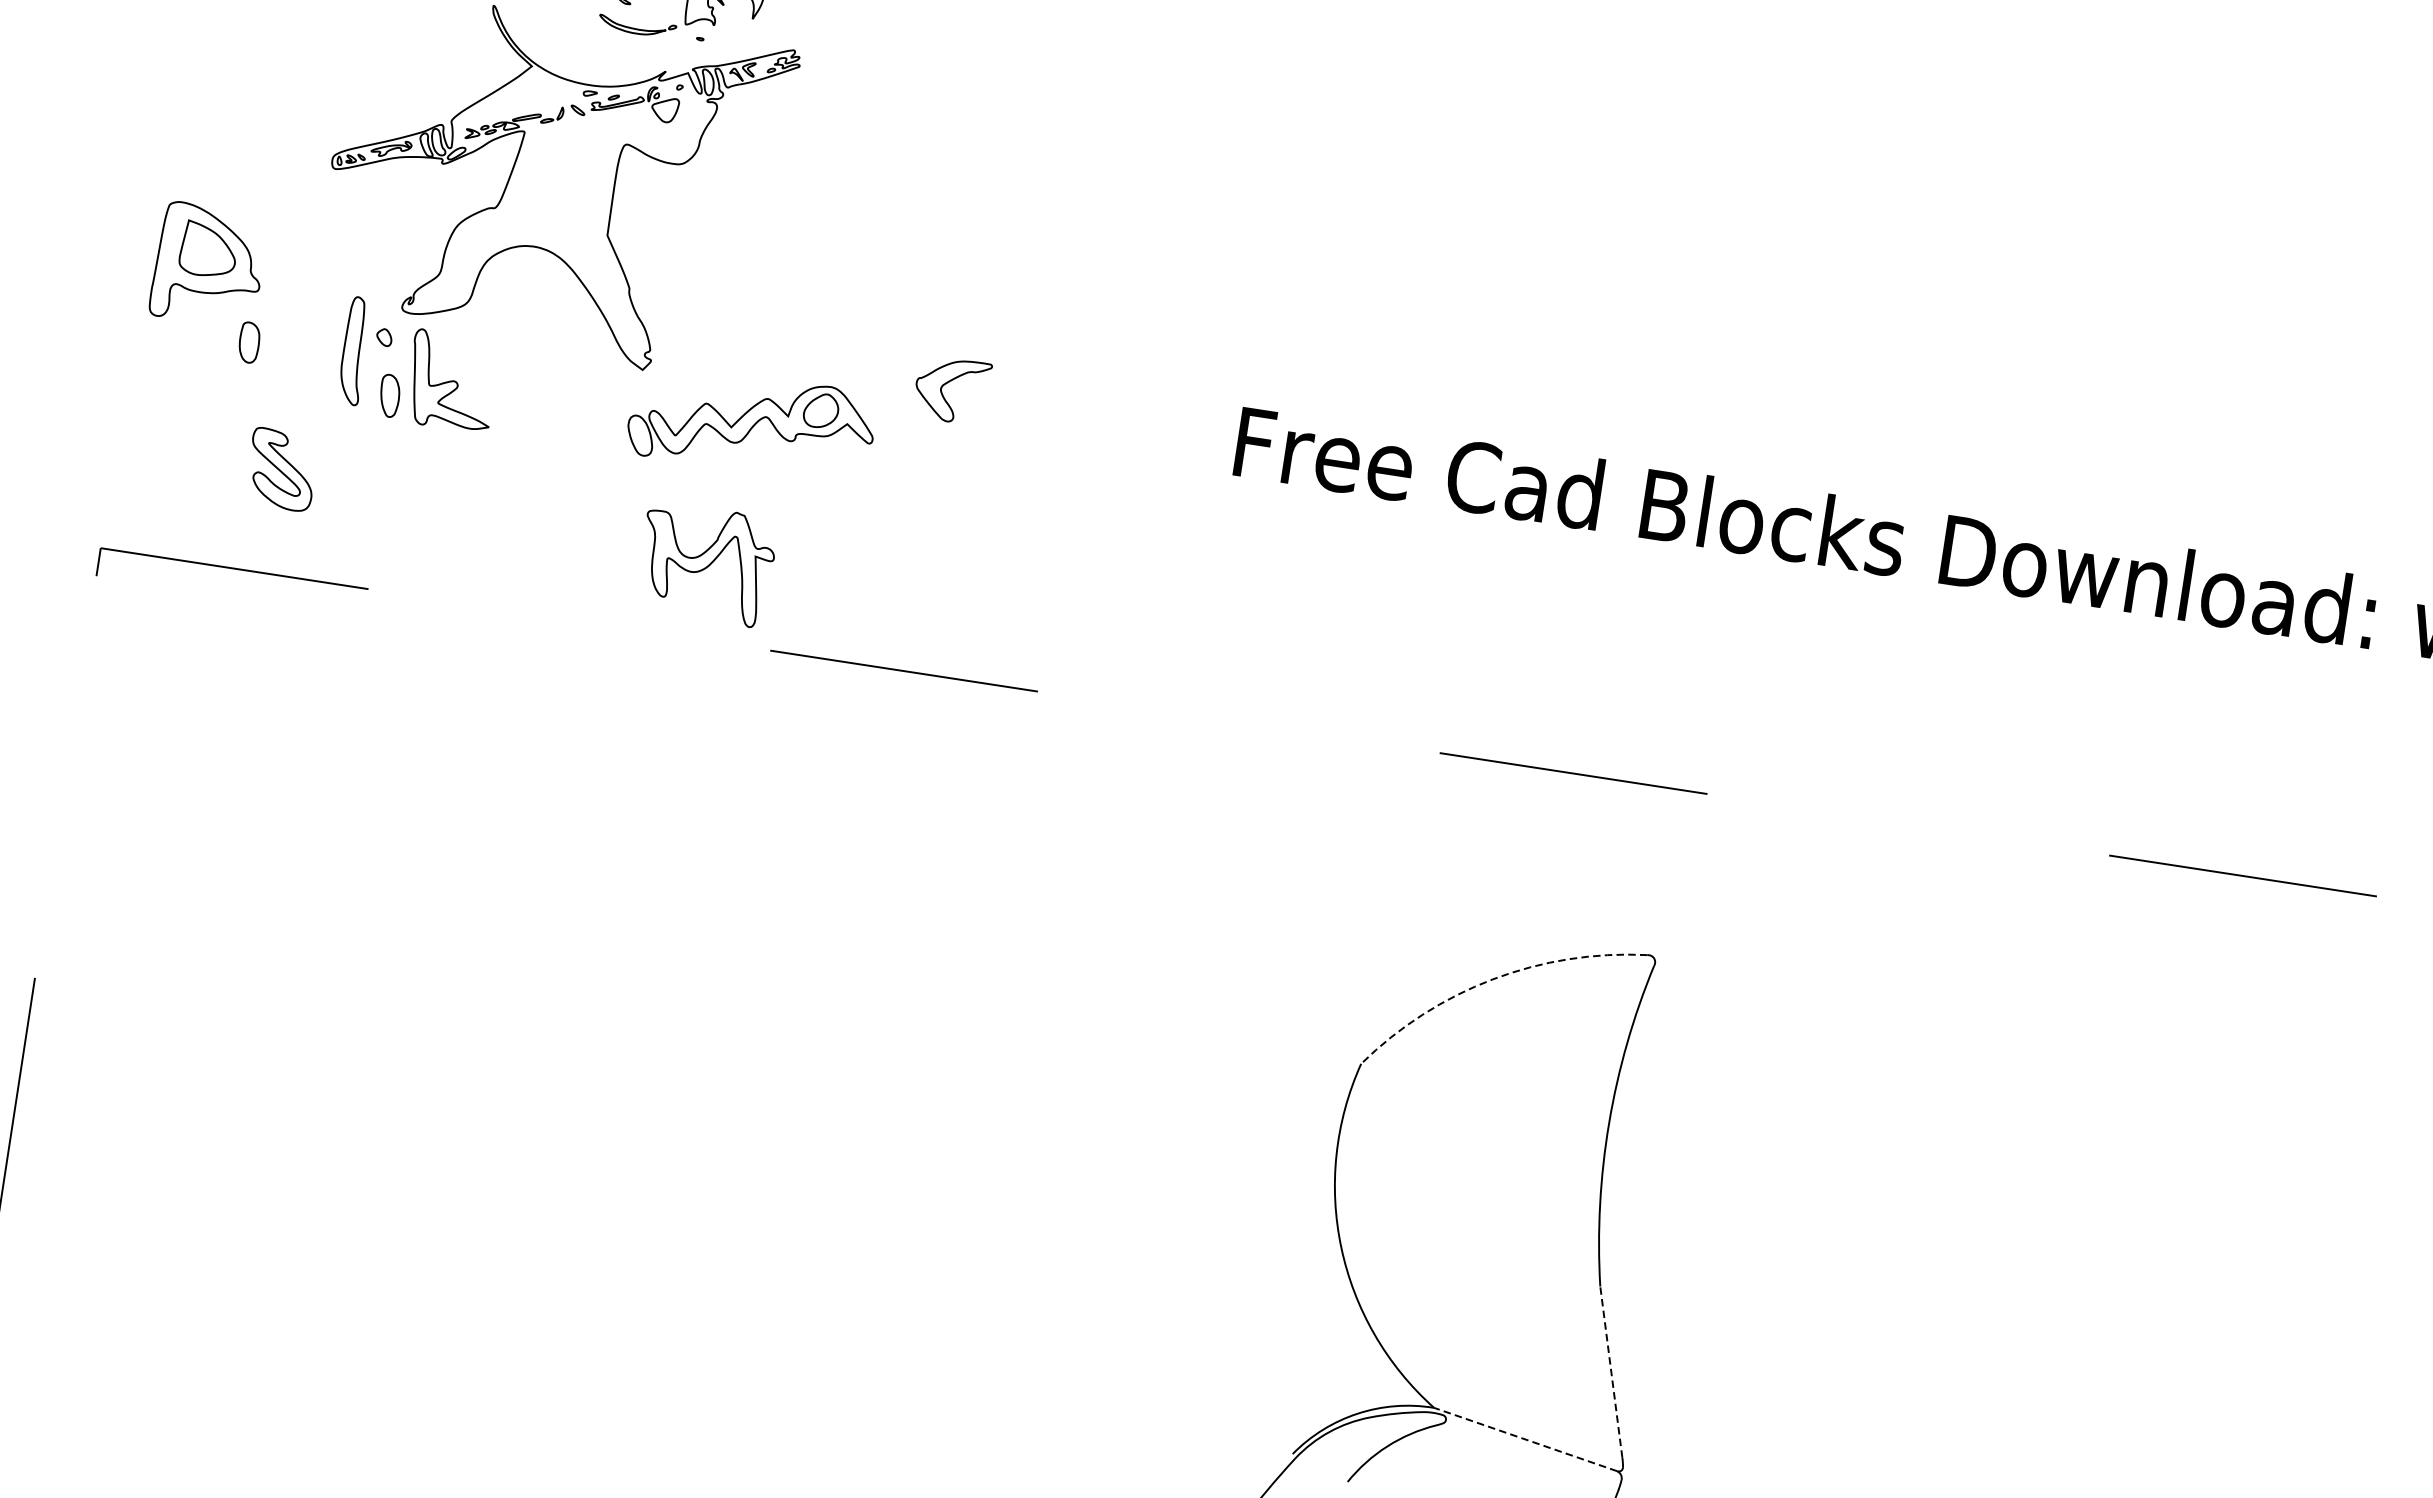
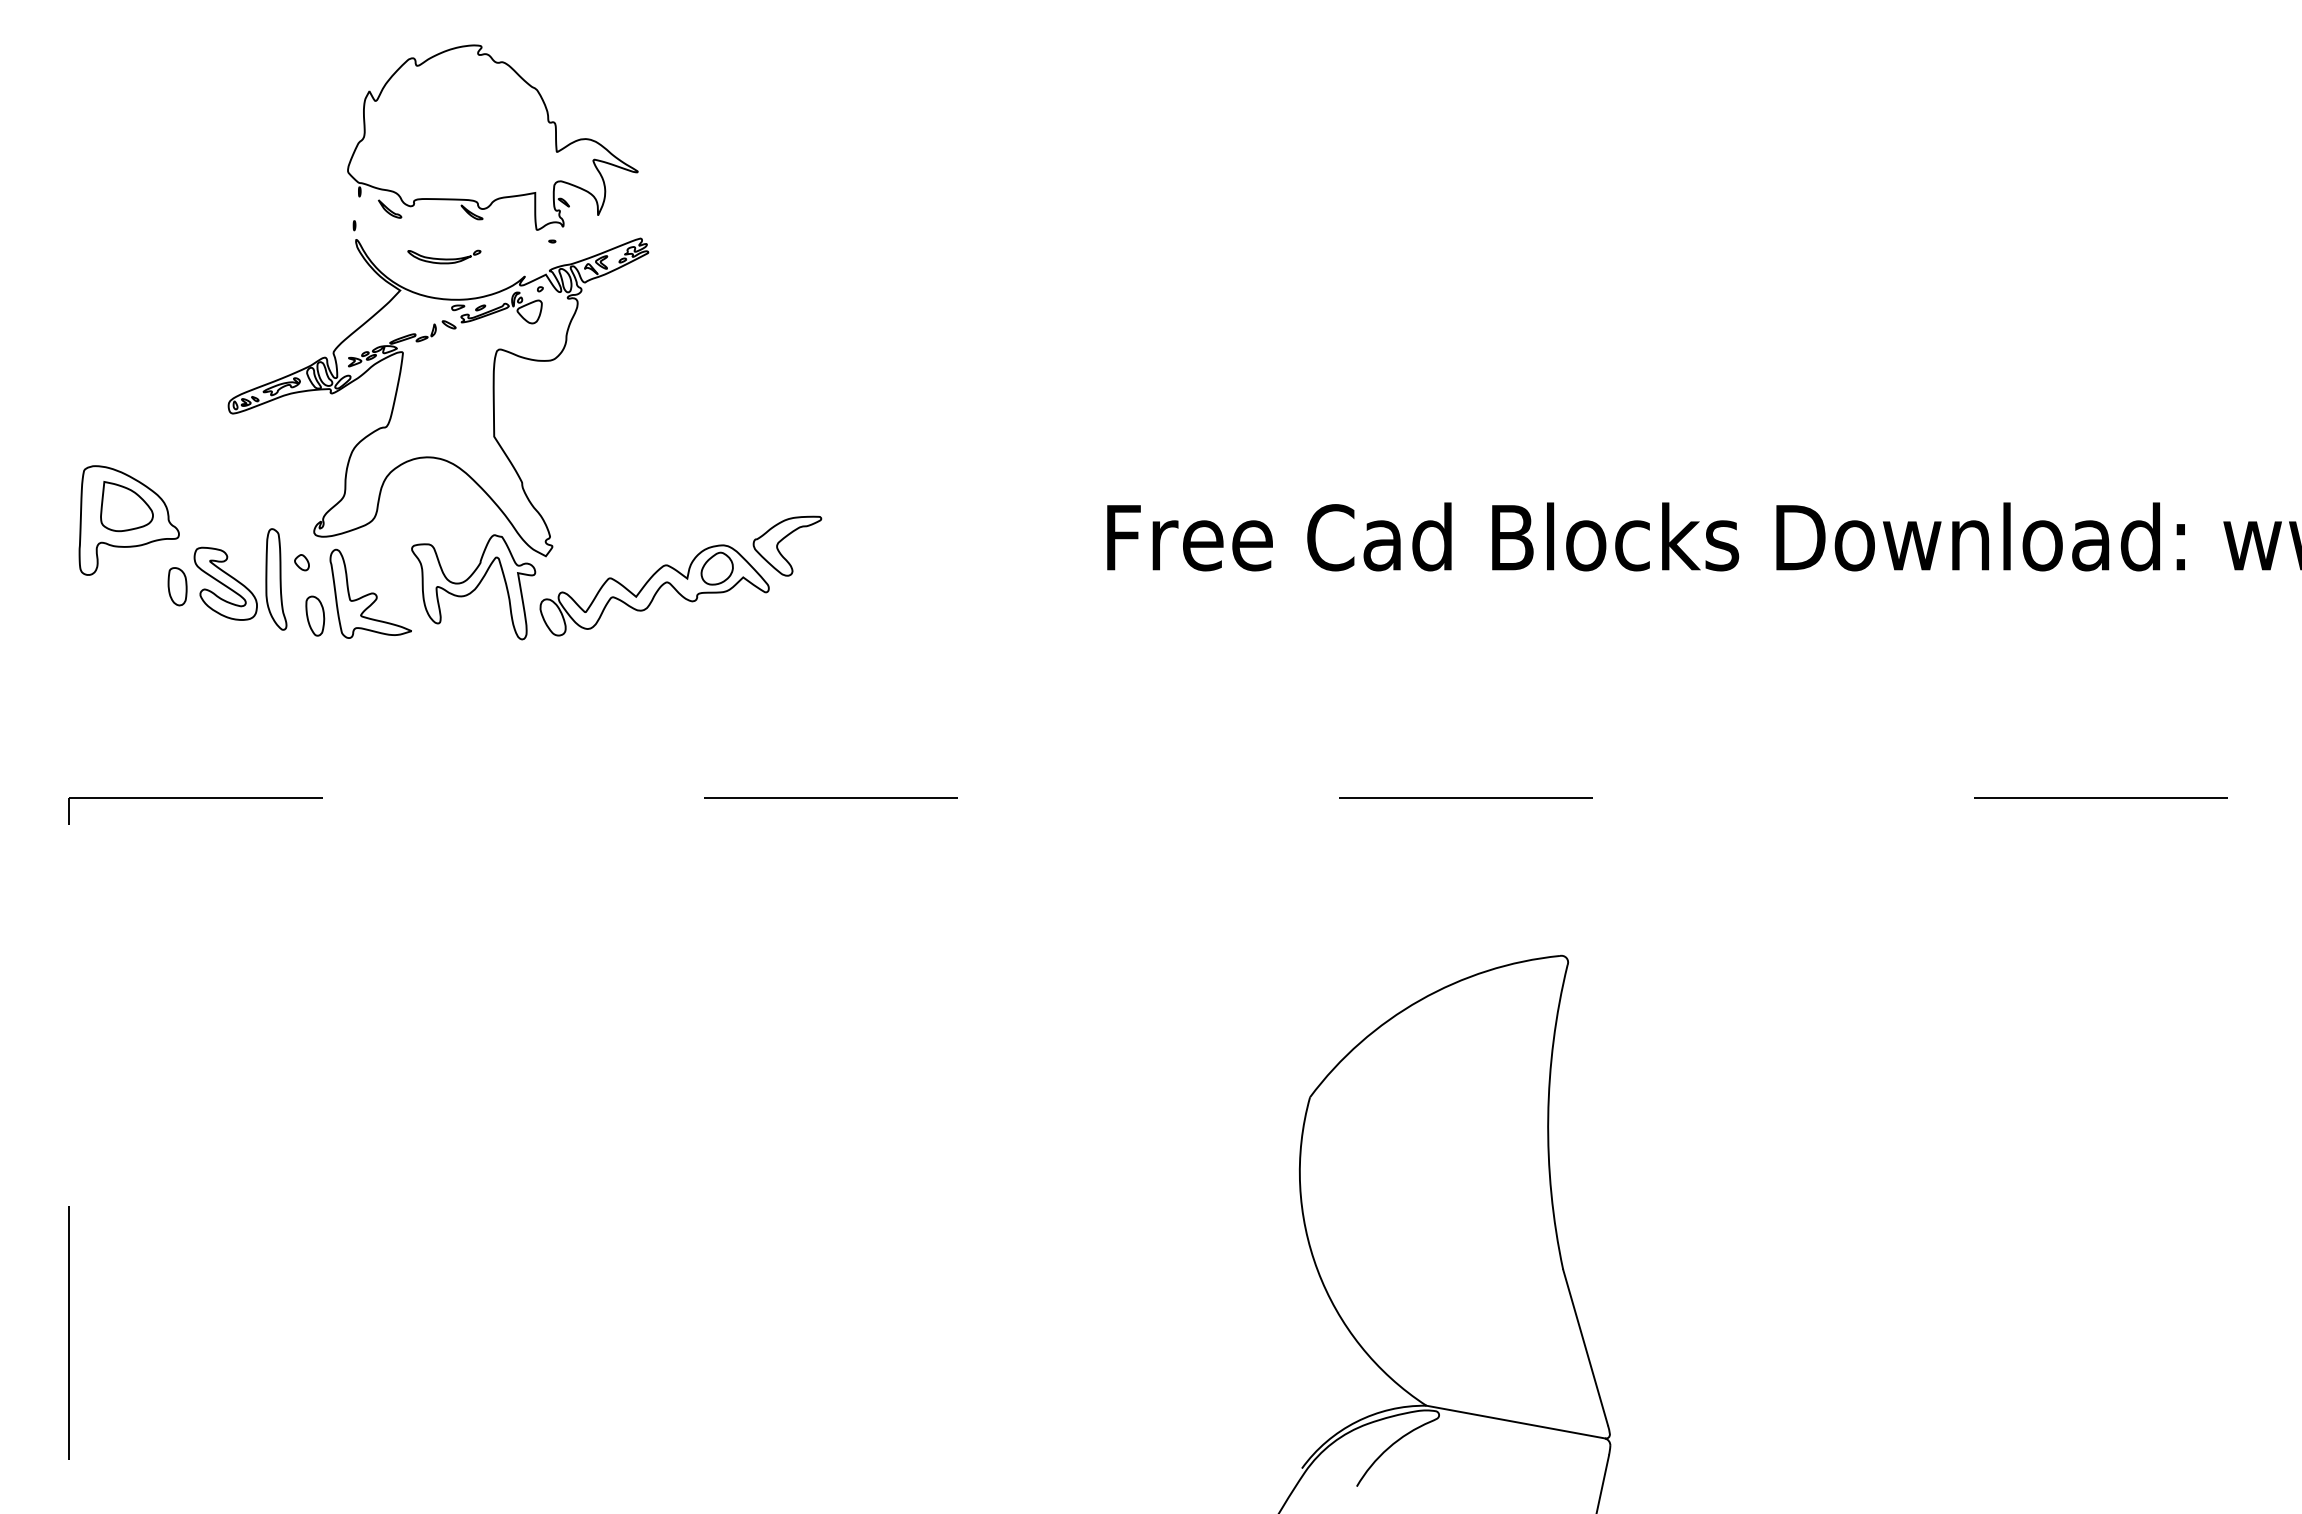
part: (637, 26) -> (444, 256), moved
part: (947, 383) -> (782, 540), moved
part: (281, 469) -> (225, 583), moved
part: (706, 564) -> (473, 587), moved
arc: (1493, 979) -> (1420, 1000), dashed -> solid
line: (1611, 1372) -> (1585, 1347), dashed -> solid
line: (1525, 1439) -> (1515, 1422), dashed -> solid

